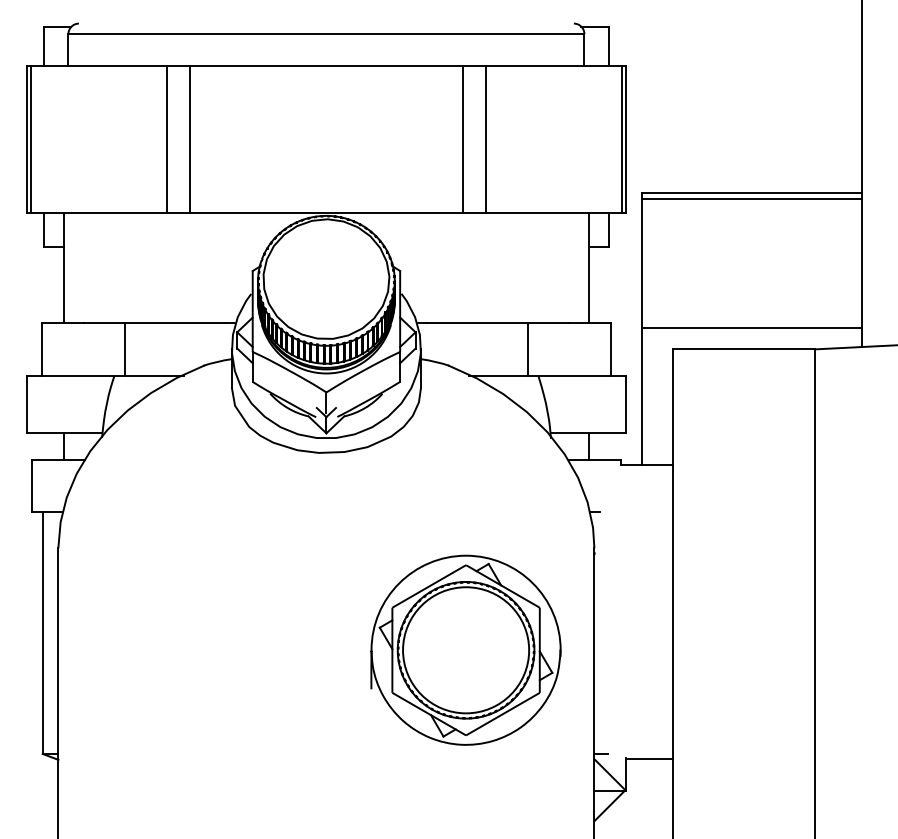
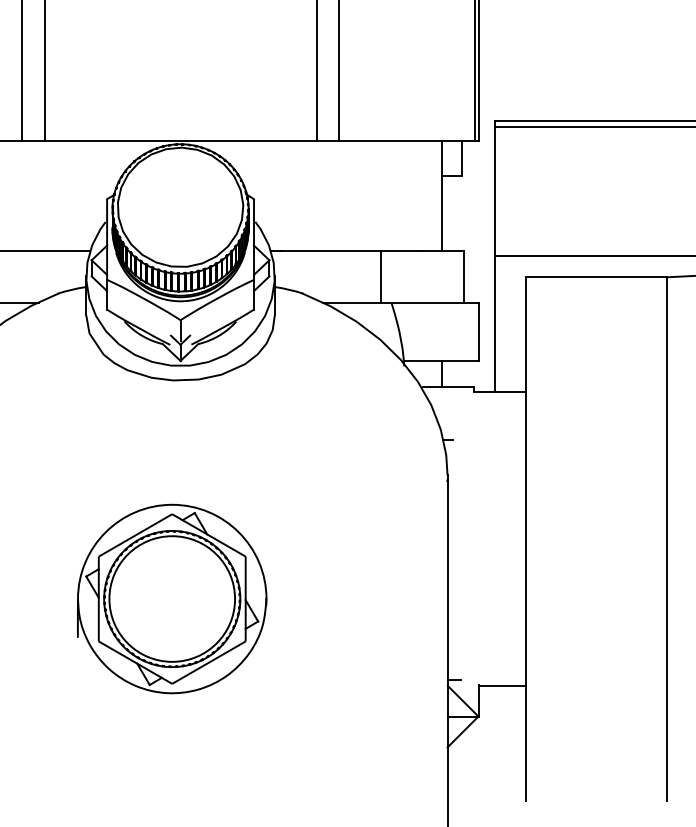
part: (465, 649) -> (171, 598), moved

